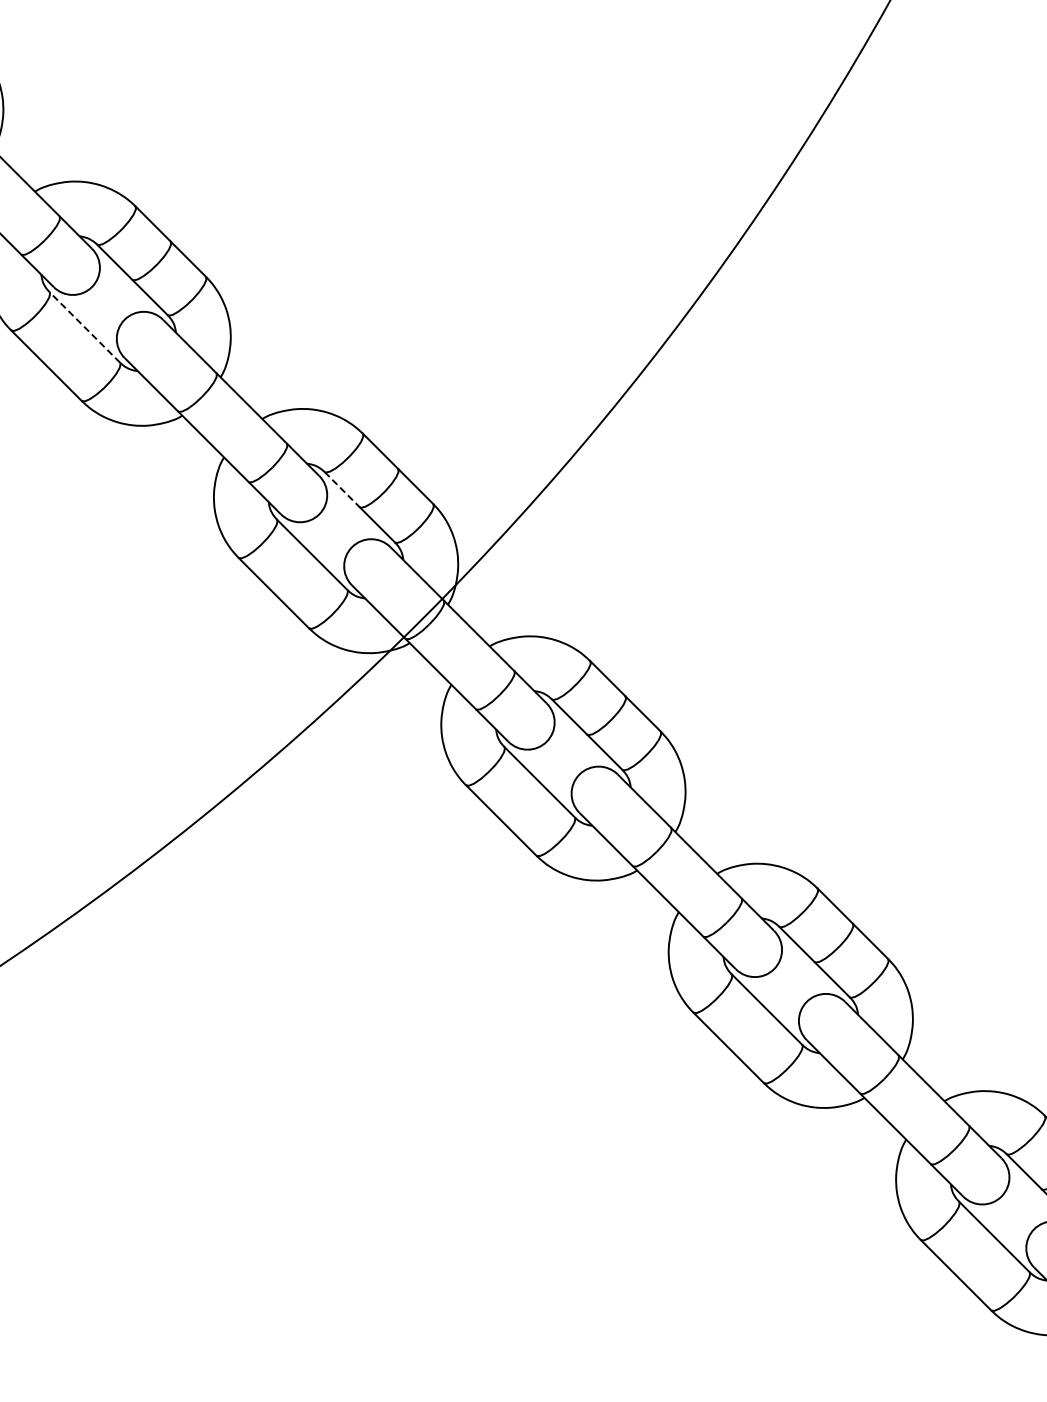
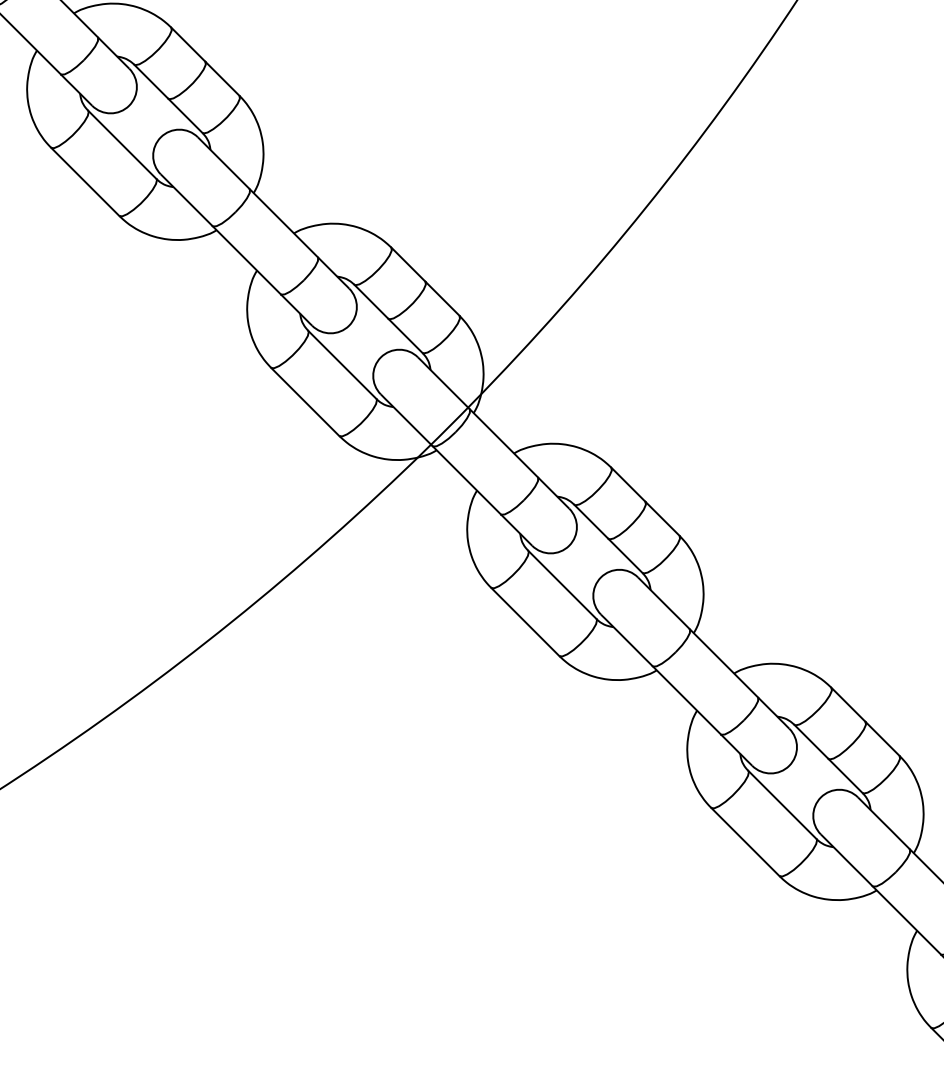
line: (84, 327) -> (121, 144), dashed -> solid
line: (342, 489) -> (371, 301), dashed -> solid

